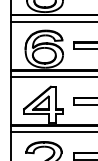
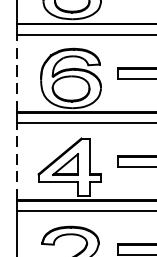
line: (10, 45) -> (16, 72), solid -> dashed
line: (10, 100) -> (16, 160), solid -> dashed

